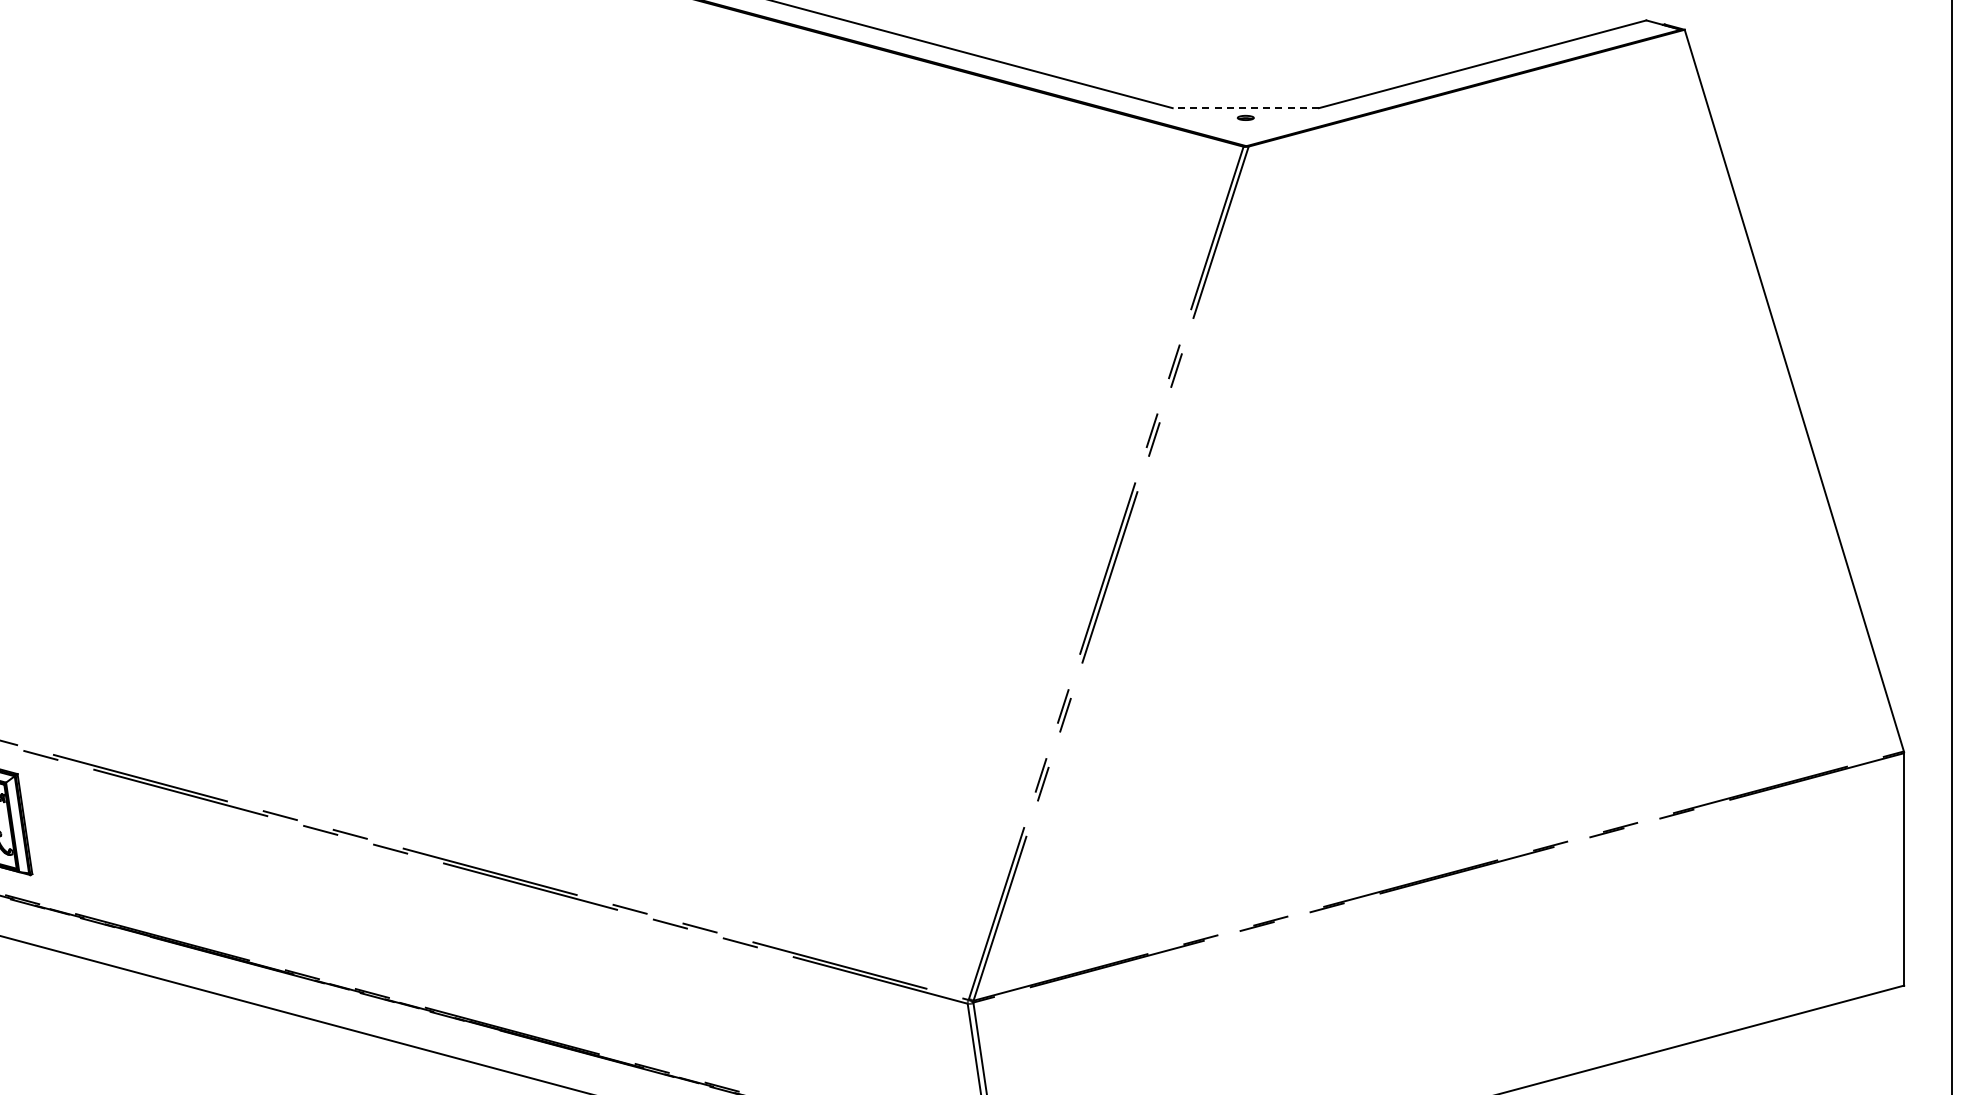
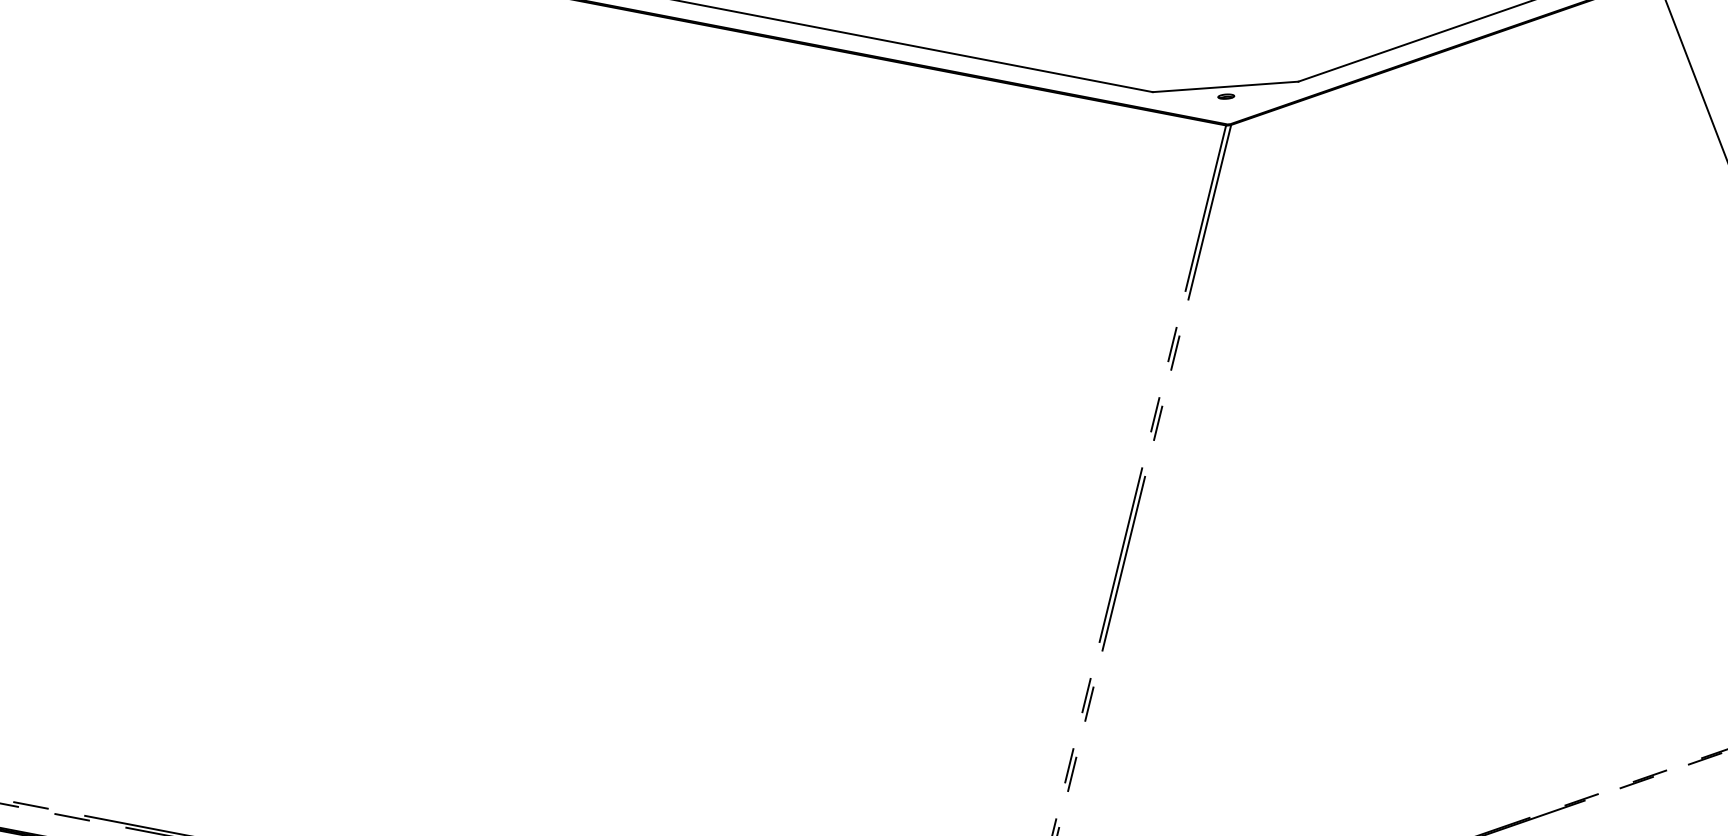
line: (1245, 108) -> (1225, 87), dashed -> solid

